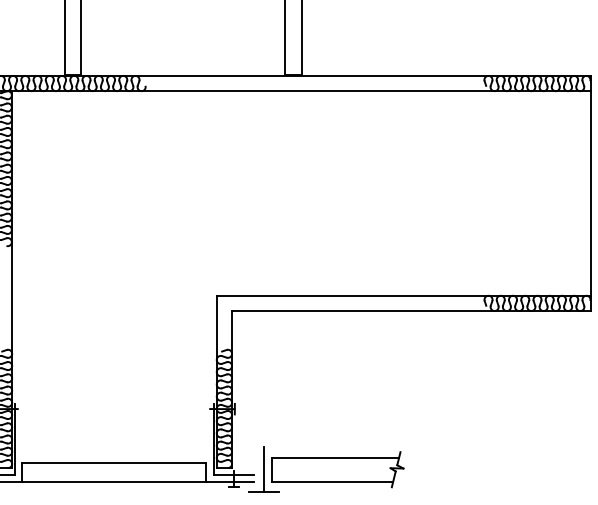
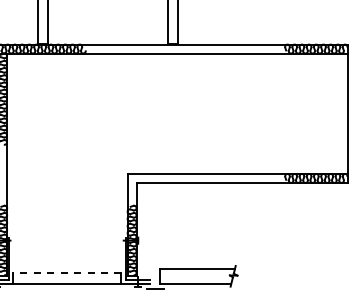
line: (112, 463) -> (66, 272), solid -> dashed
line: (264, 468) -> (155, 275), removed

